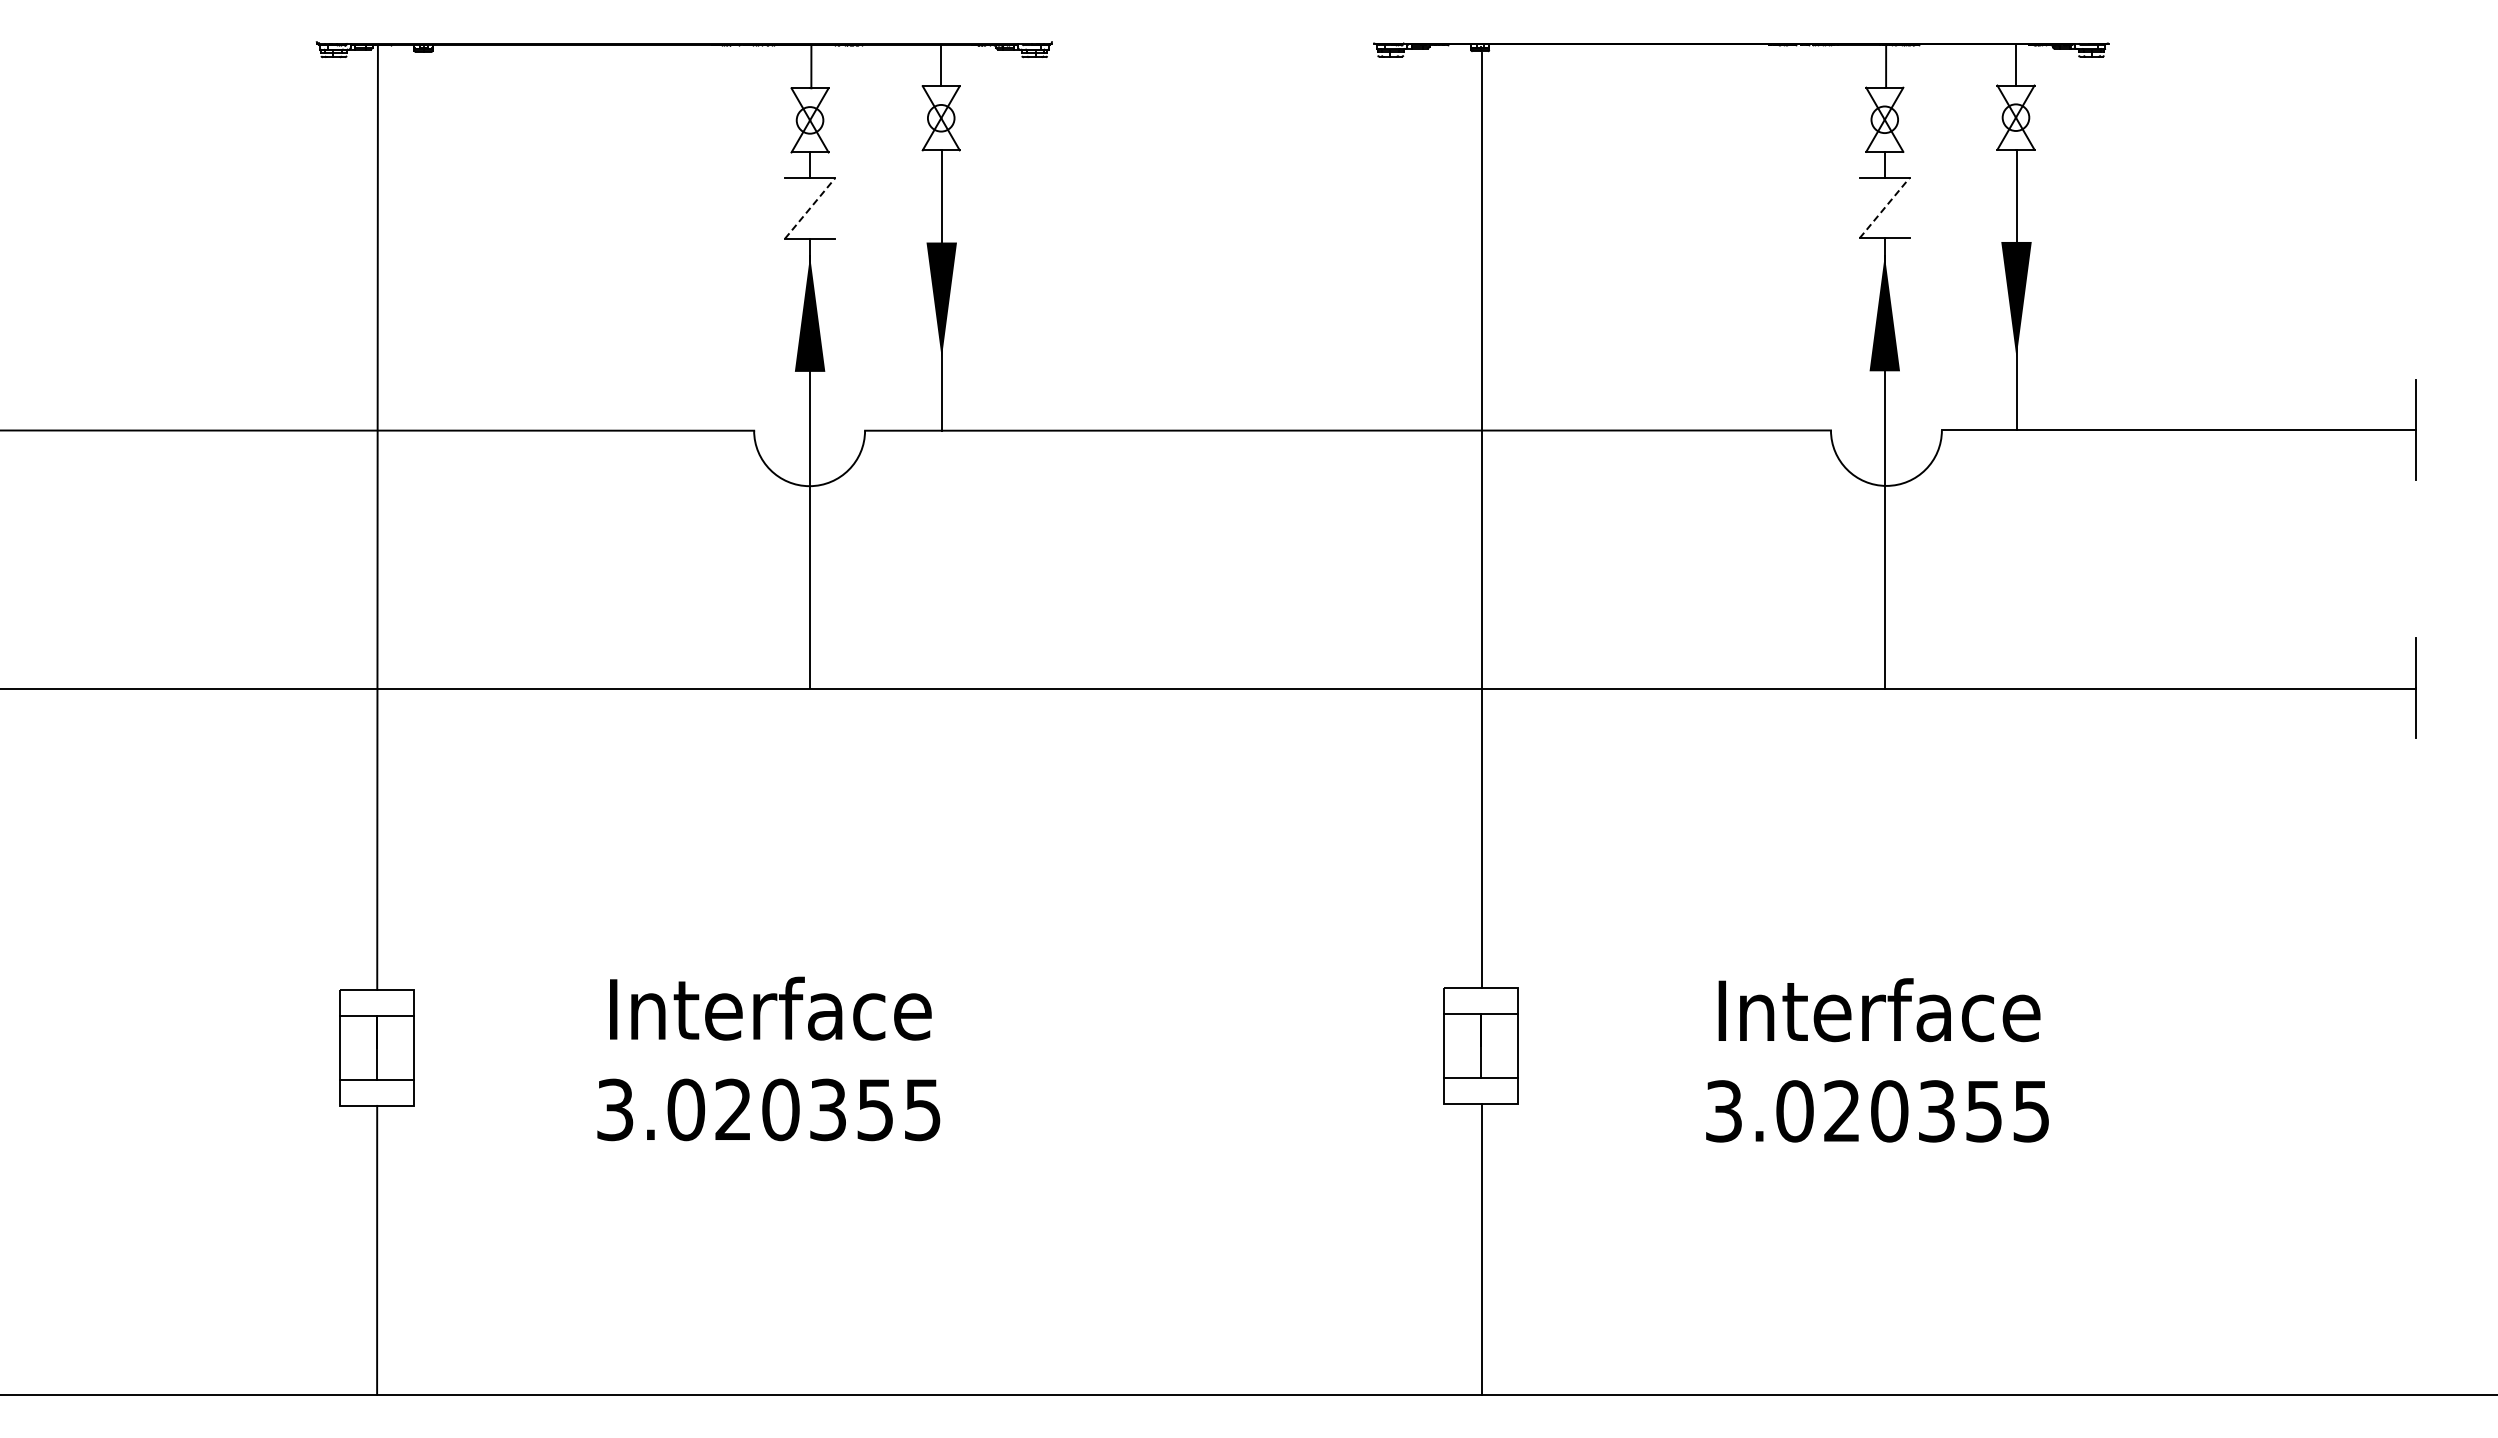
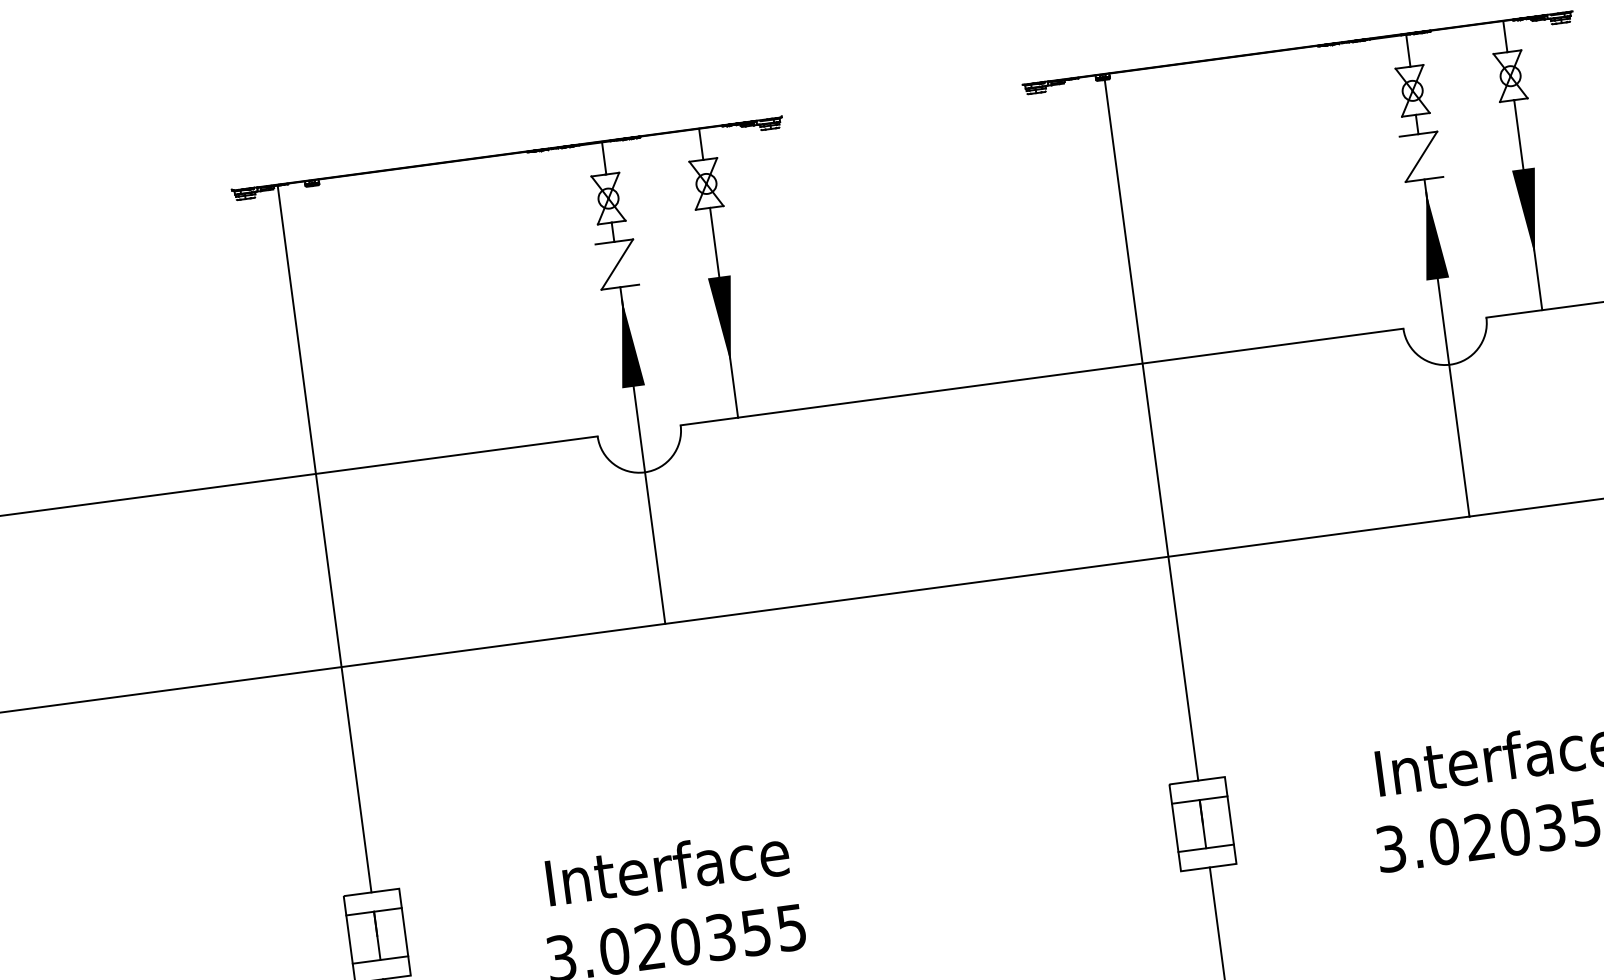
line: (1885, 207) -> (1421, 156), dashed -> solid
line: (810, 208) -> (617, 264), dashed -> solid

